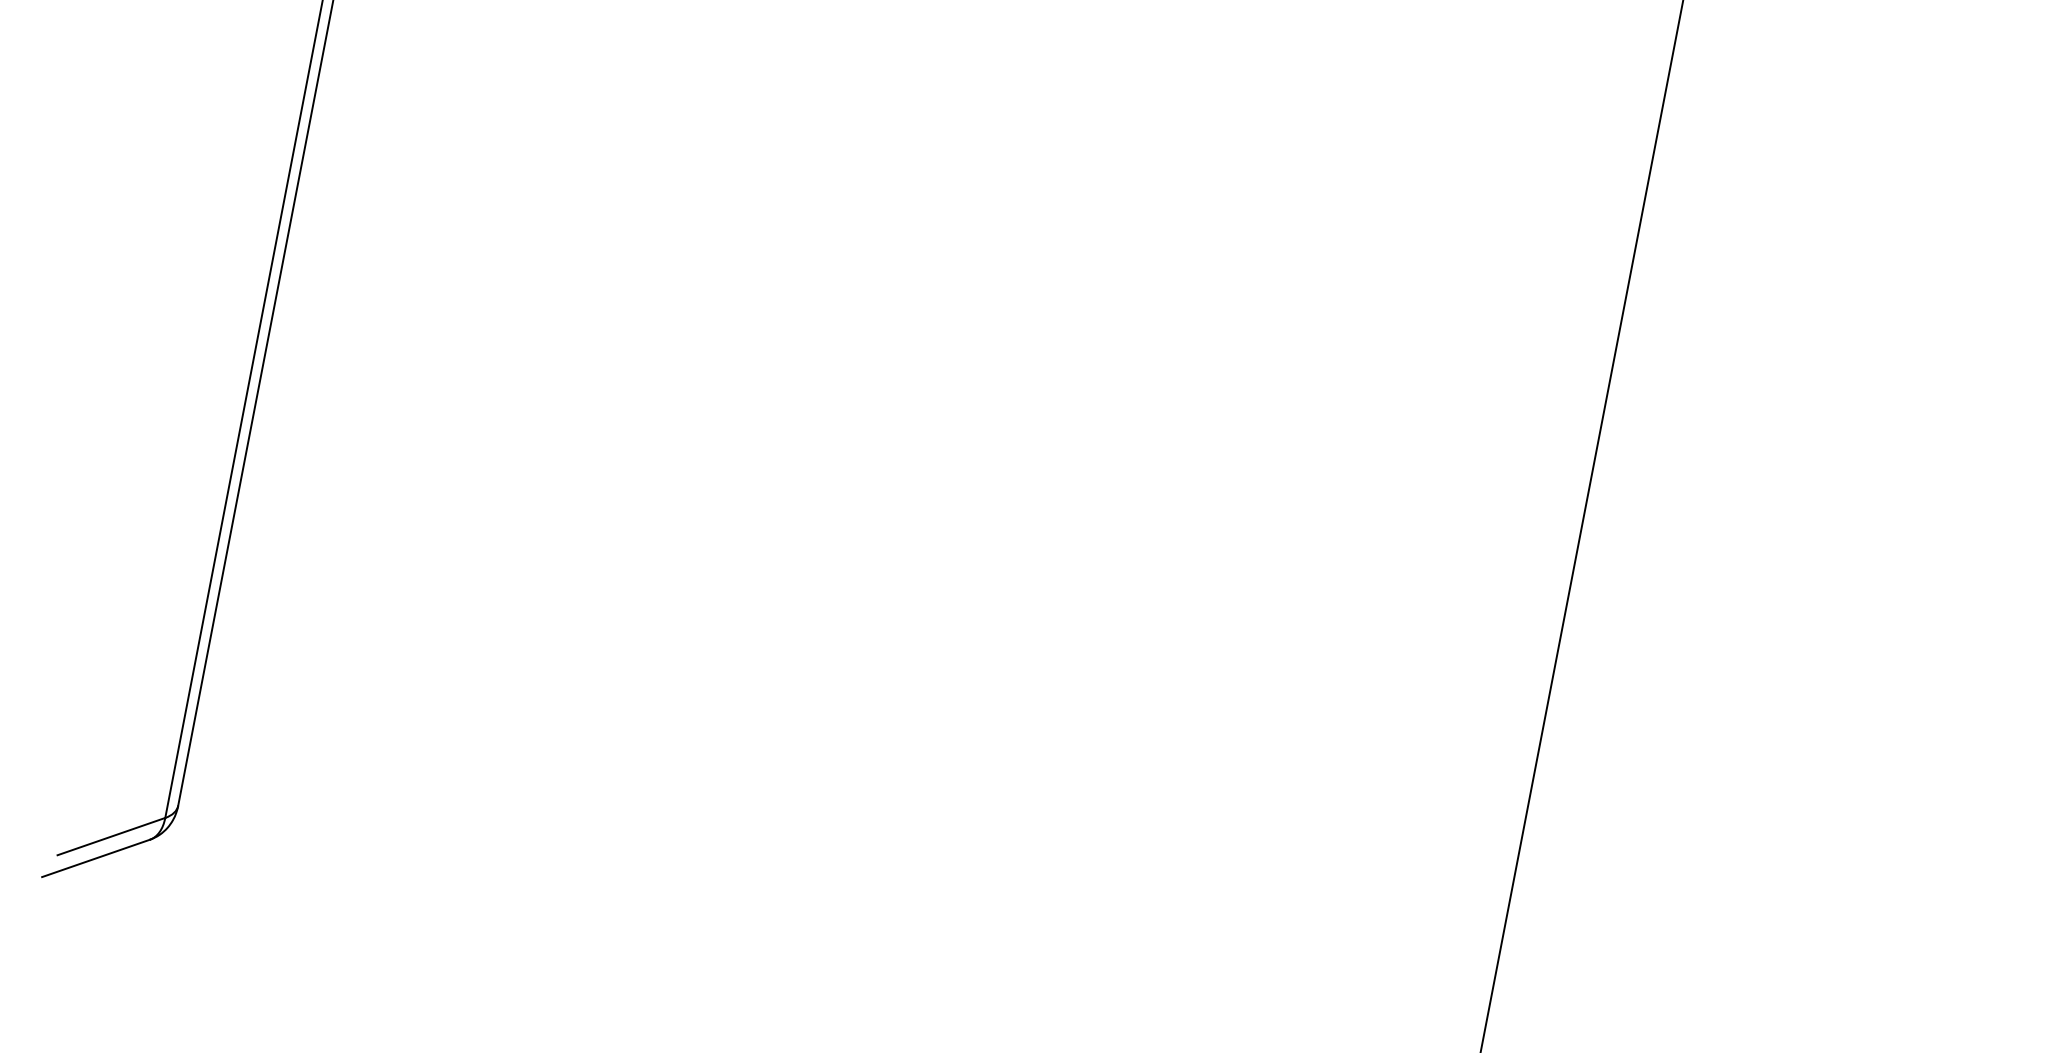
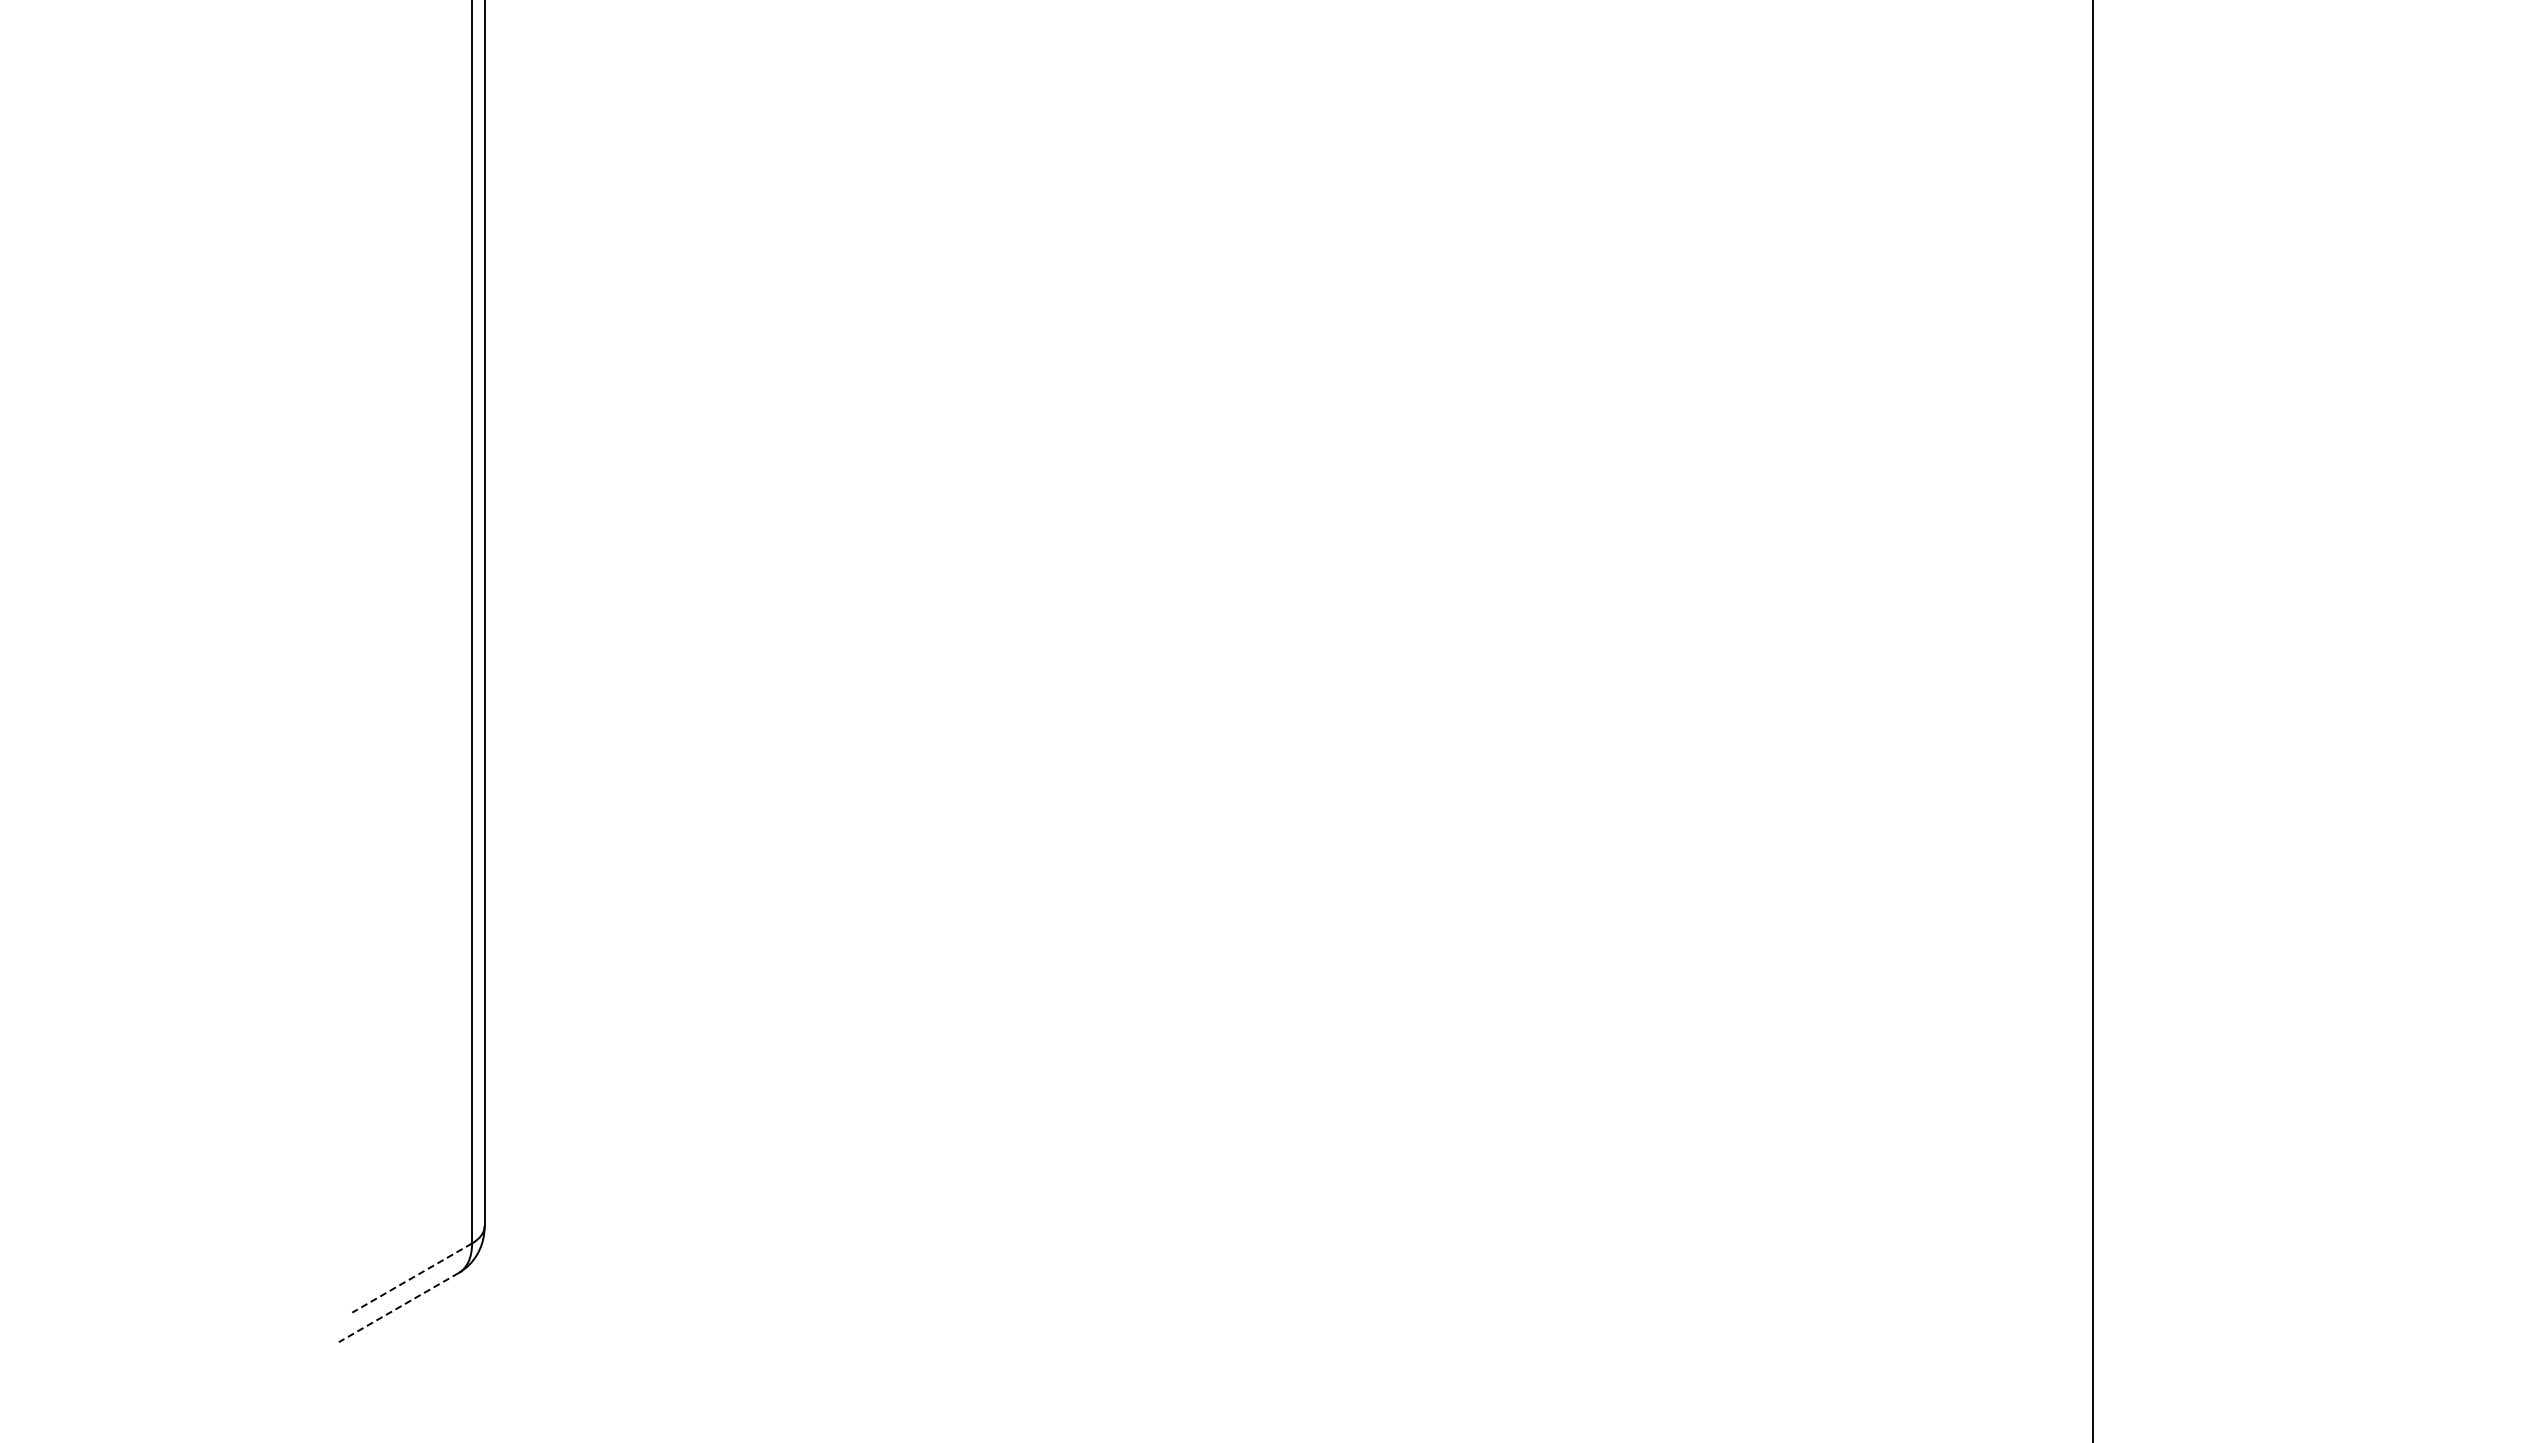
line: (110, 836) -> (411, 1278), solid -> dashed
line: (95, 858) -> (398, 1307), solid -> dashed

